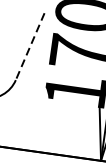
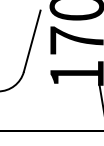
line: (30, 47) -> (32, 41), dashed -> solid

